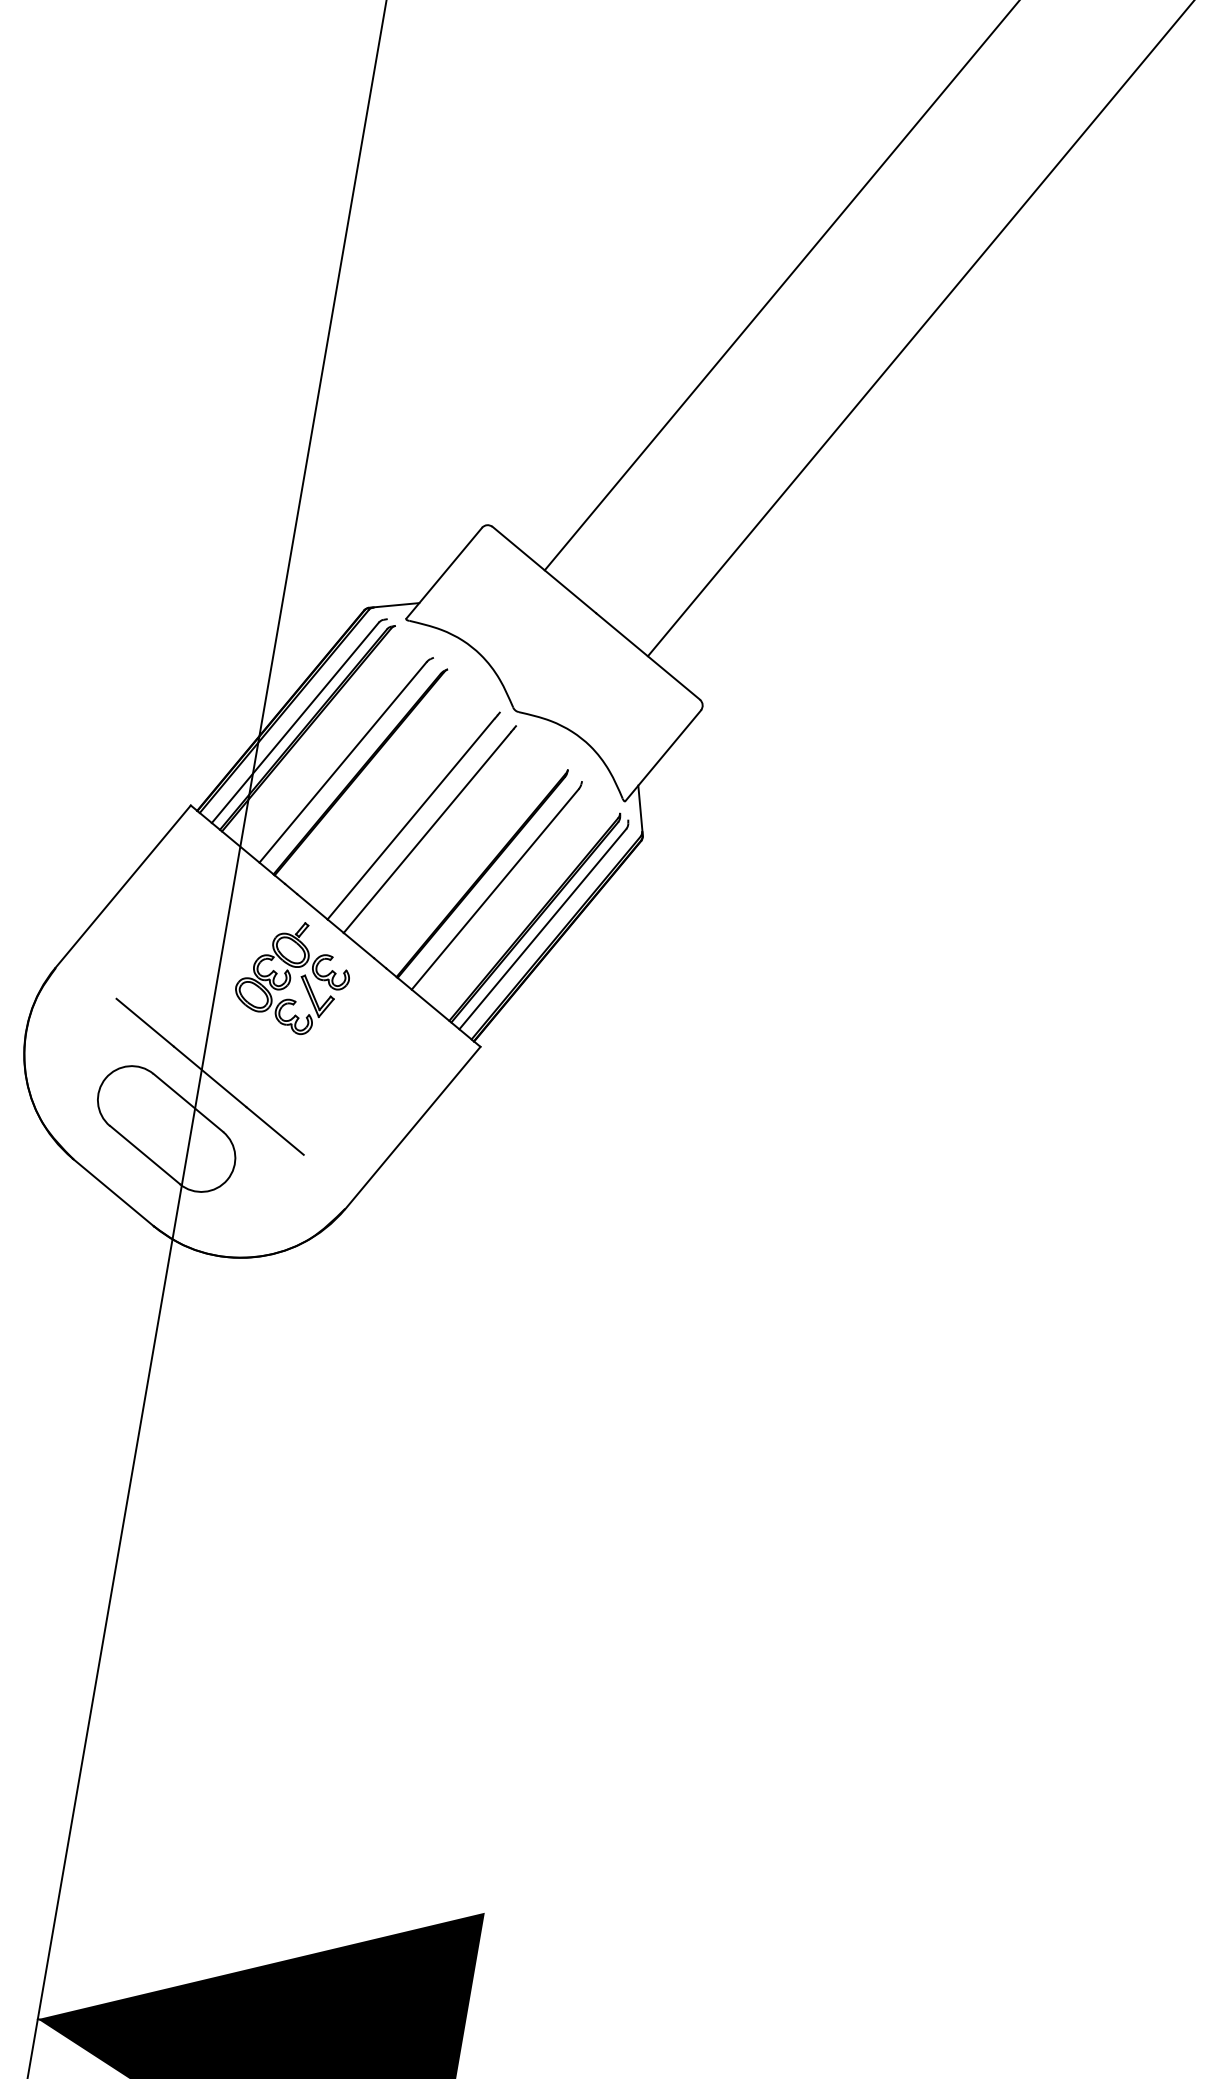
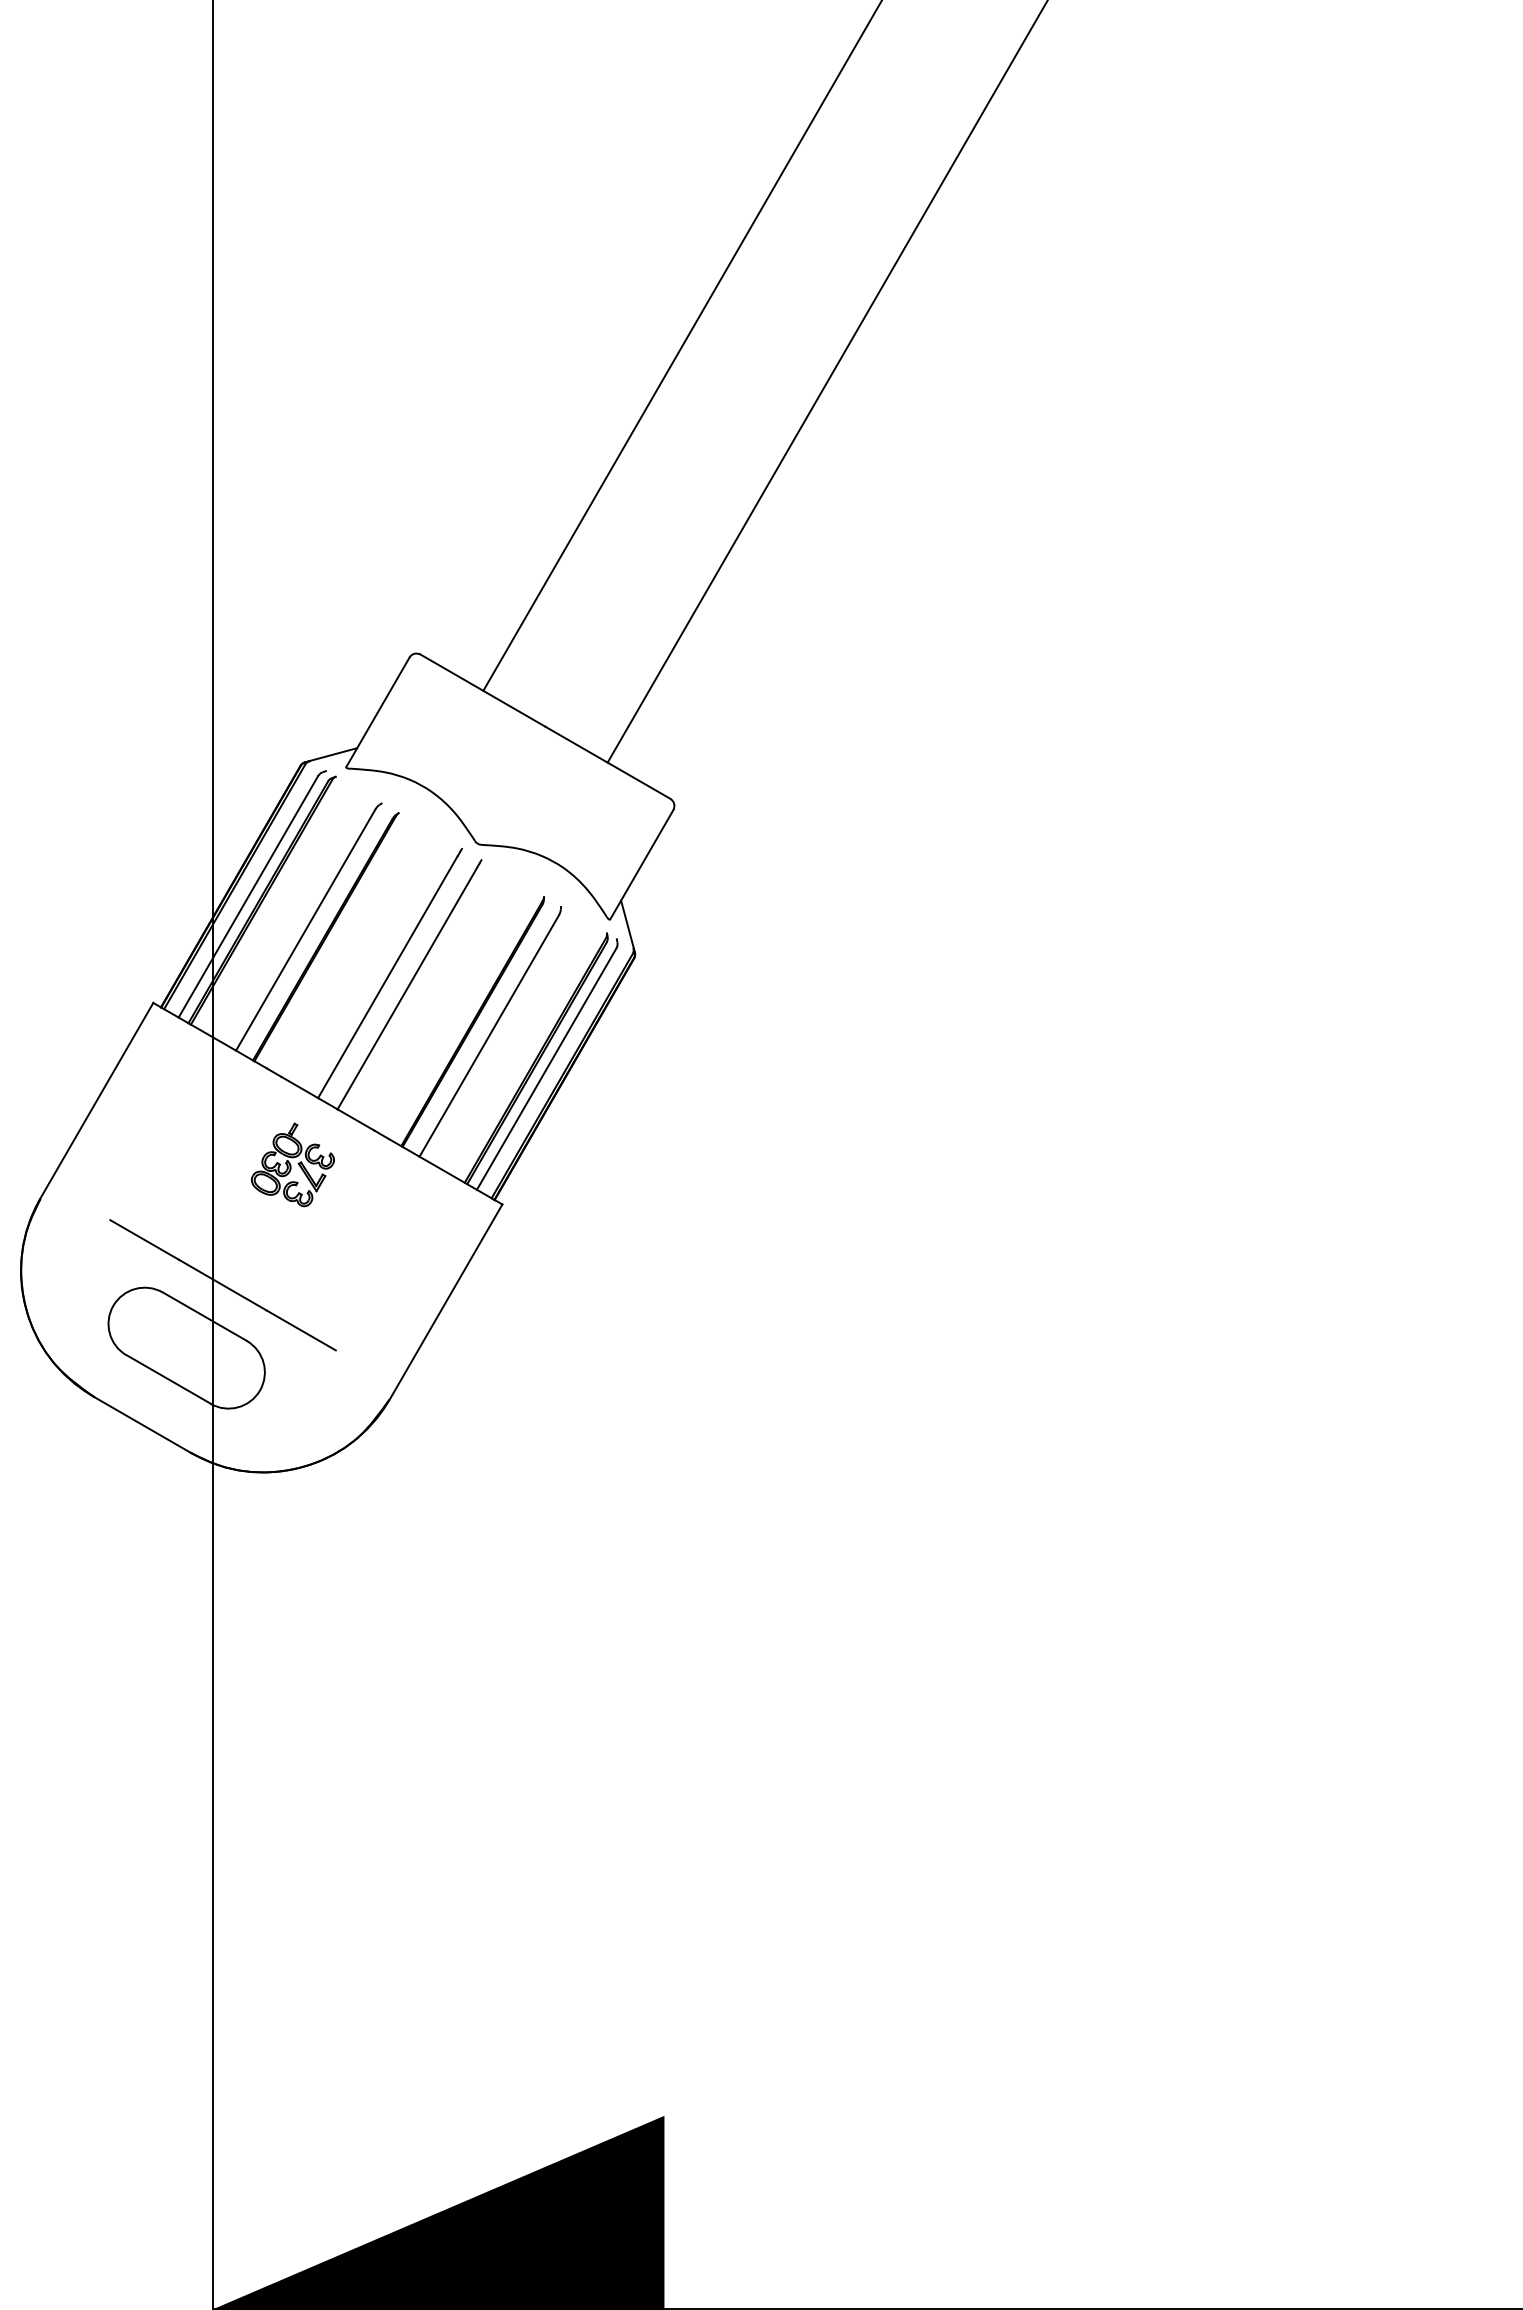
part: (293, 976) -> (292, 1164), size x0.7

